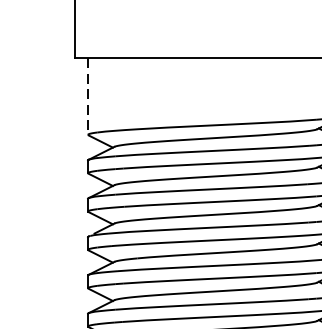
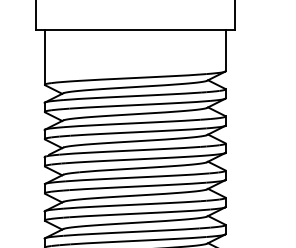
line: (87, 97) -> (44, 58), dashed -> solid

